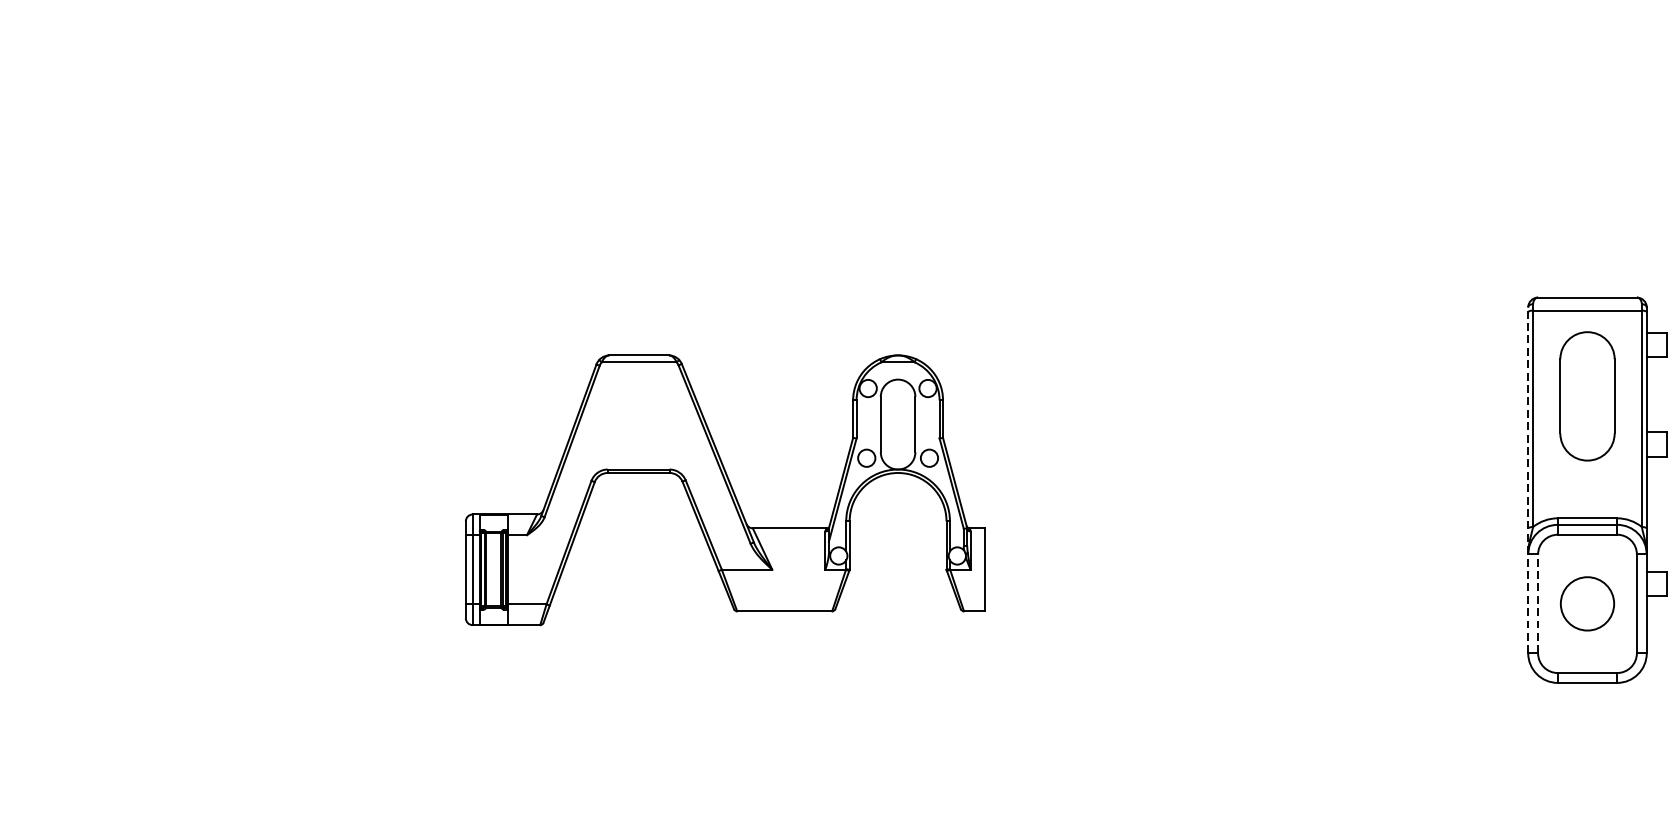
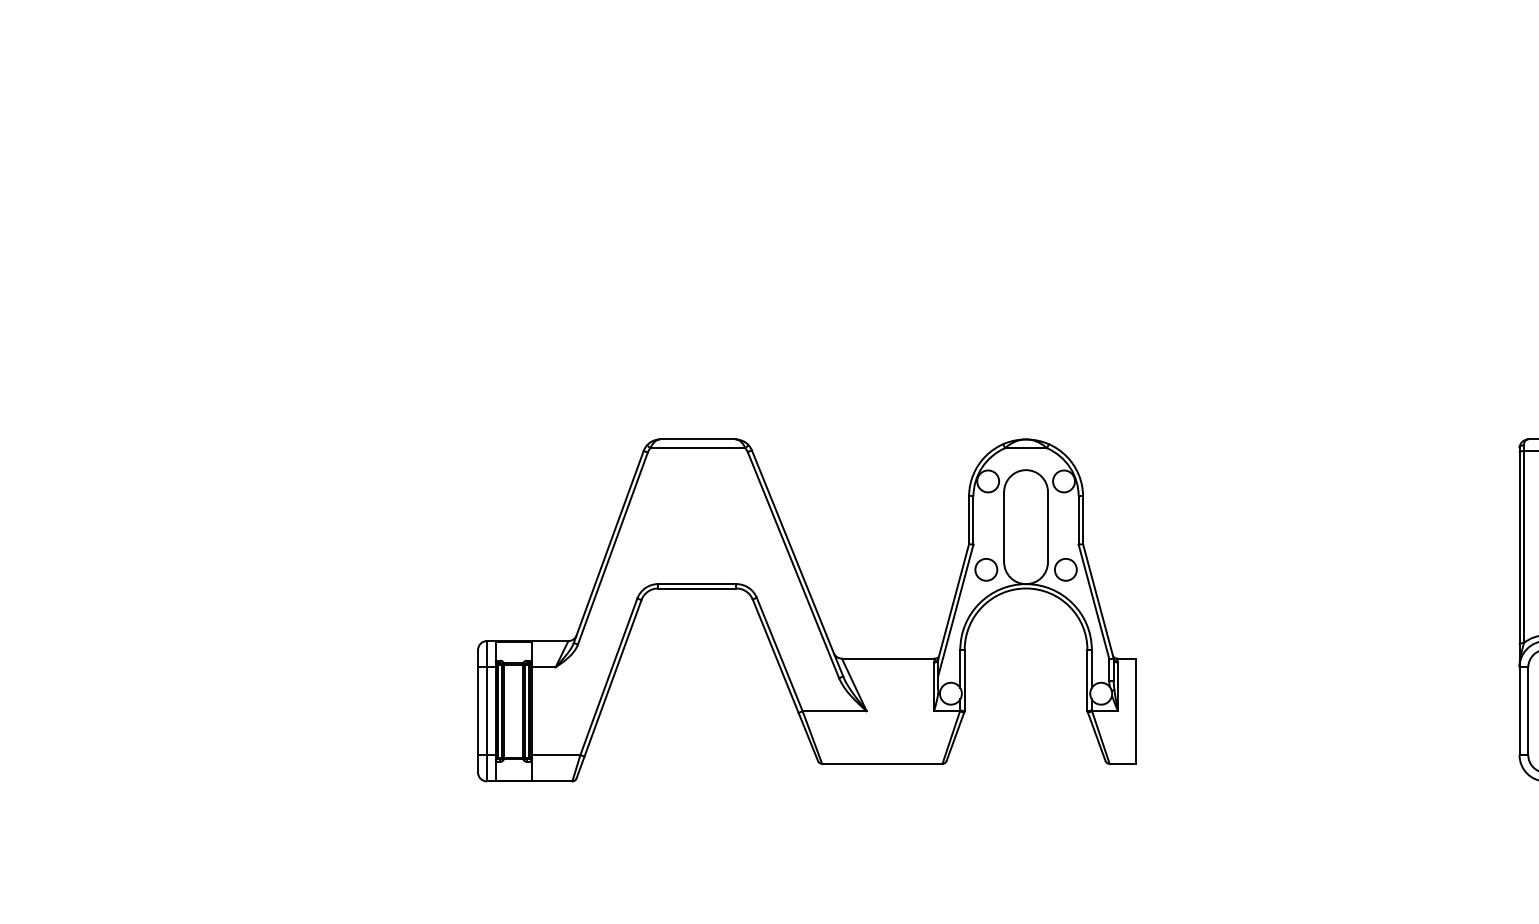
line: (1528, 480) -> (1519, 601), dashed -> solid
part: (724, 490) -> (806, 610), size x1.43
line: (1538, 604) -> (1528, 711), dashed -> solid

